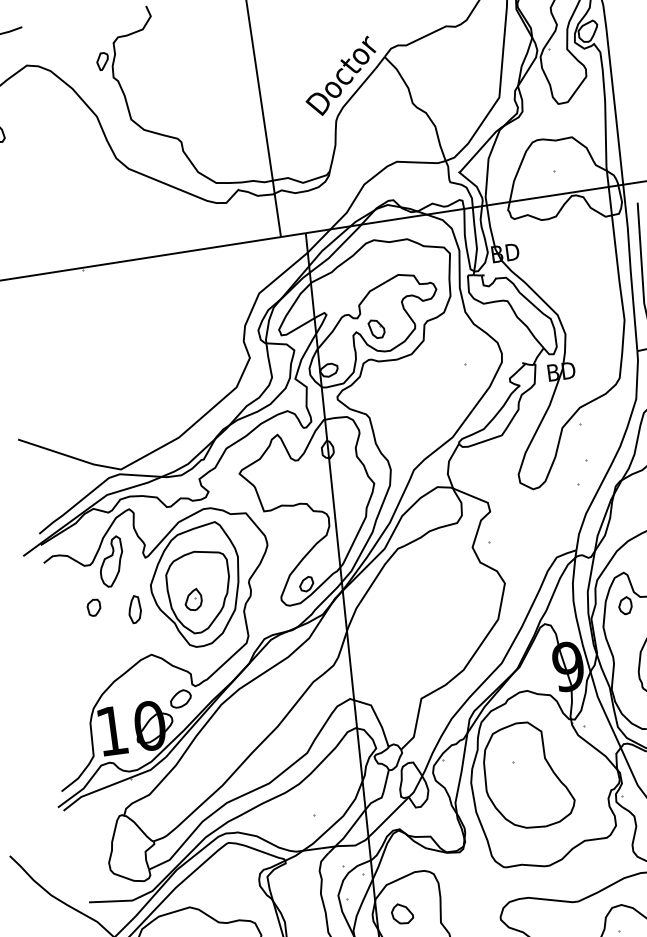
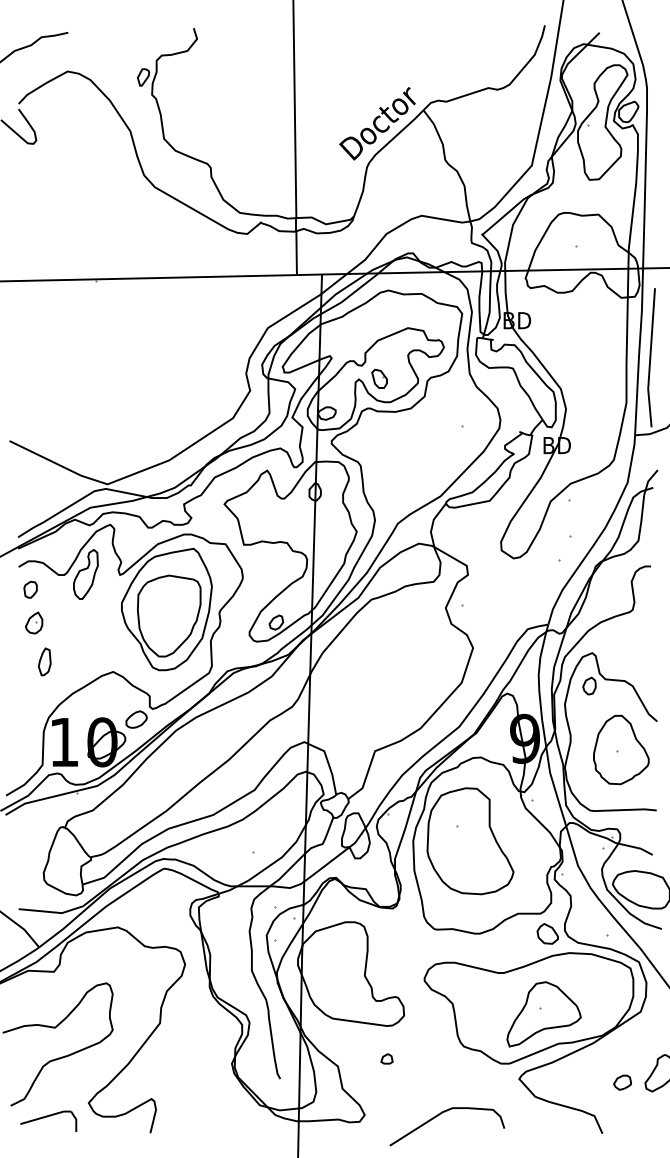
part: (193, 599) -> (34, 622), moved
part: (93, 607) -> (30, 589), moved
part: (134, 609) -> (44, 661), moved
part: (402, 913) -> (547, 933), moved

